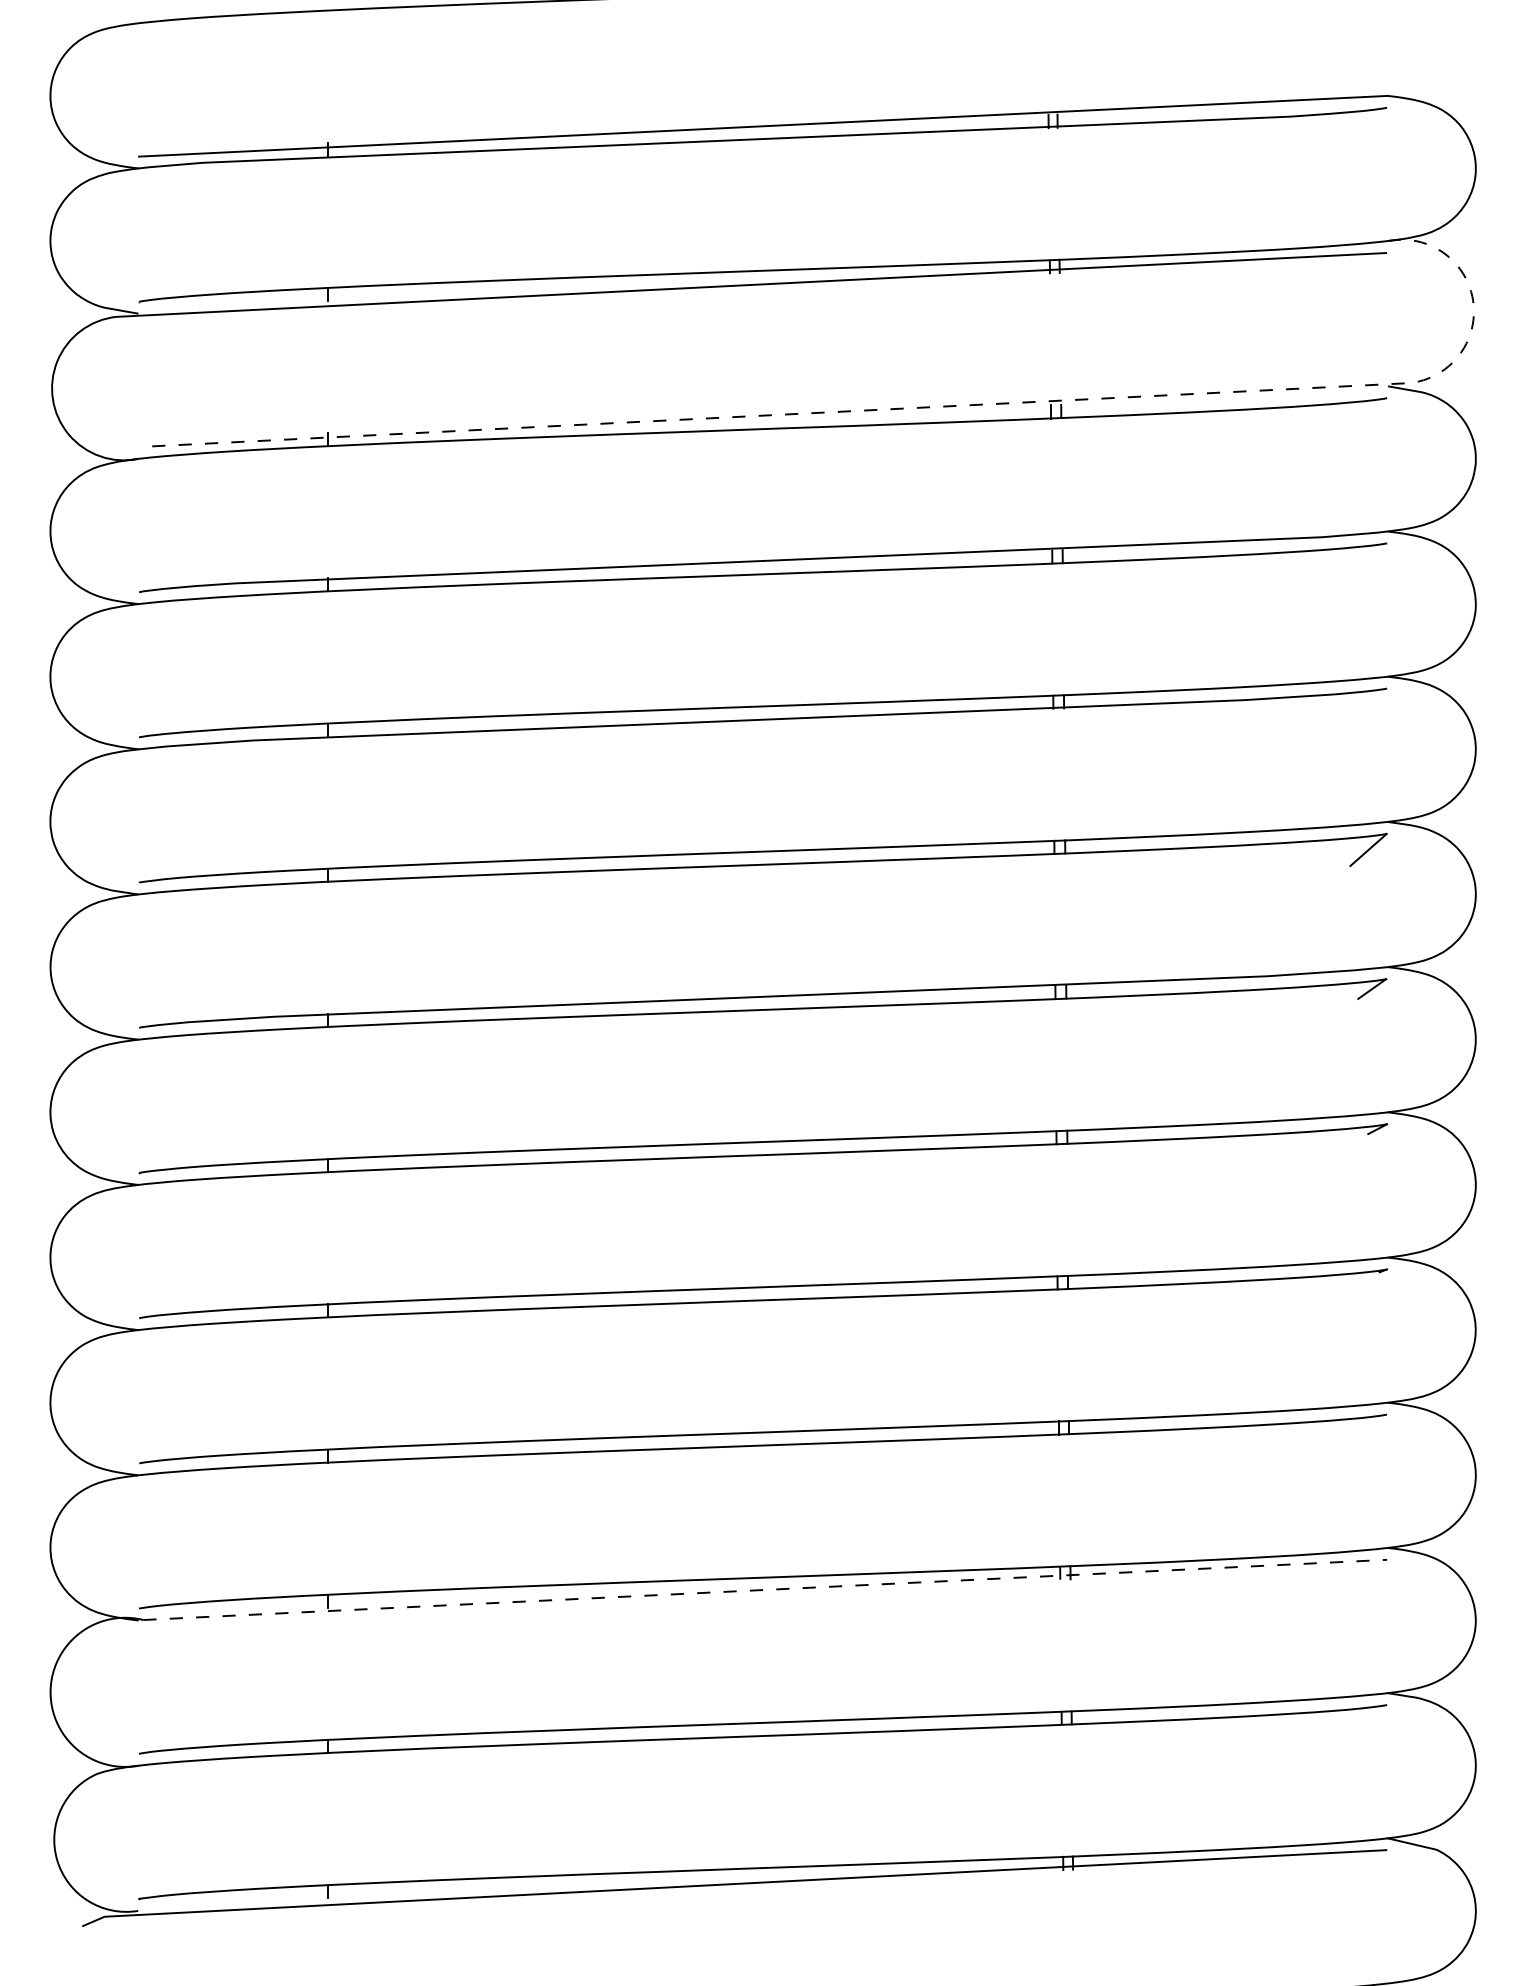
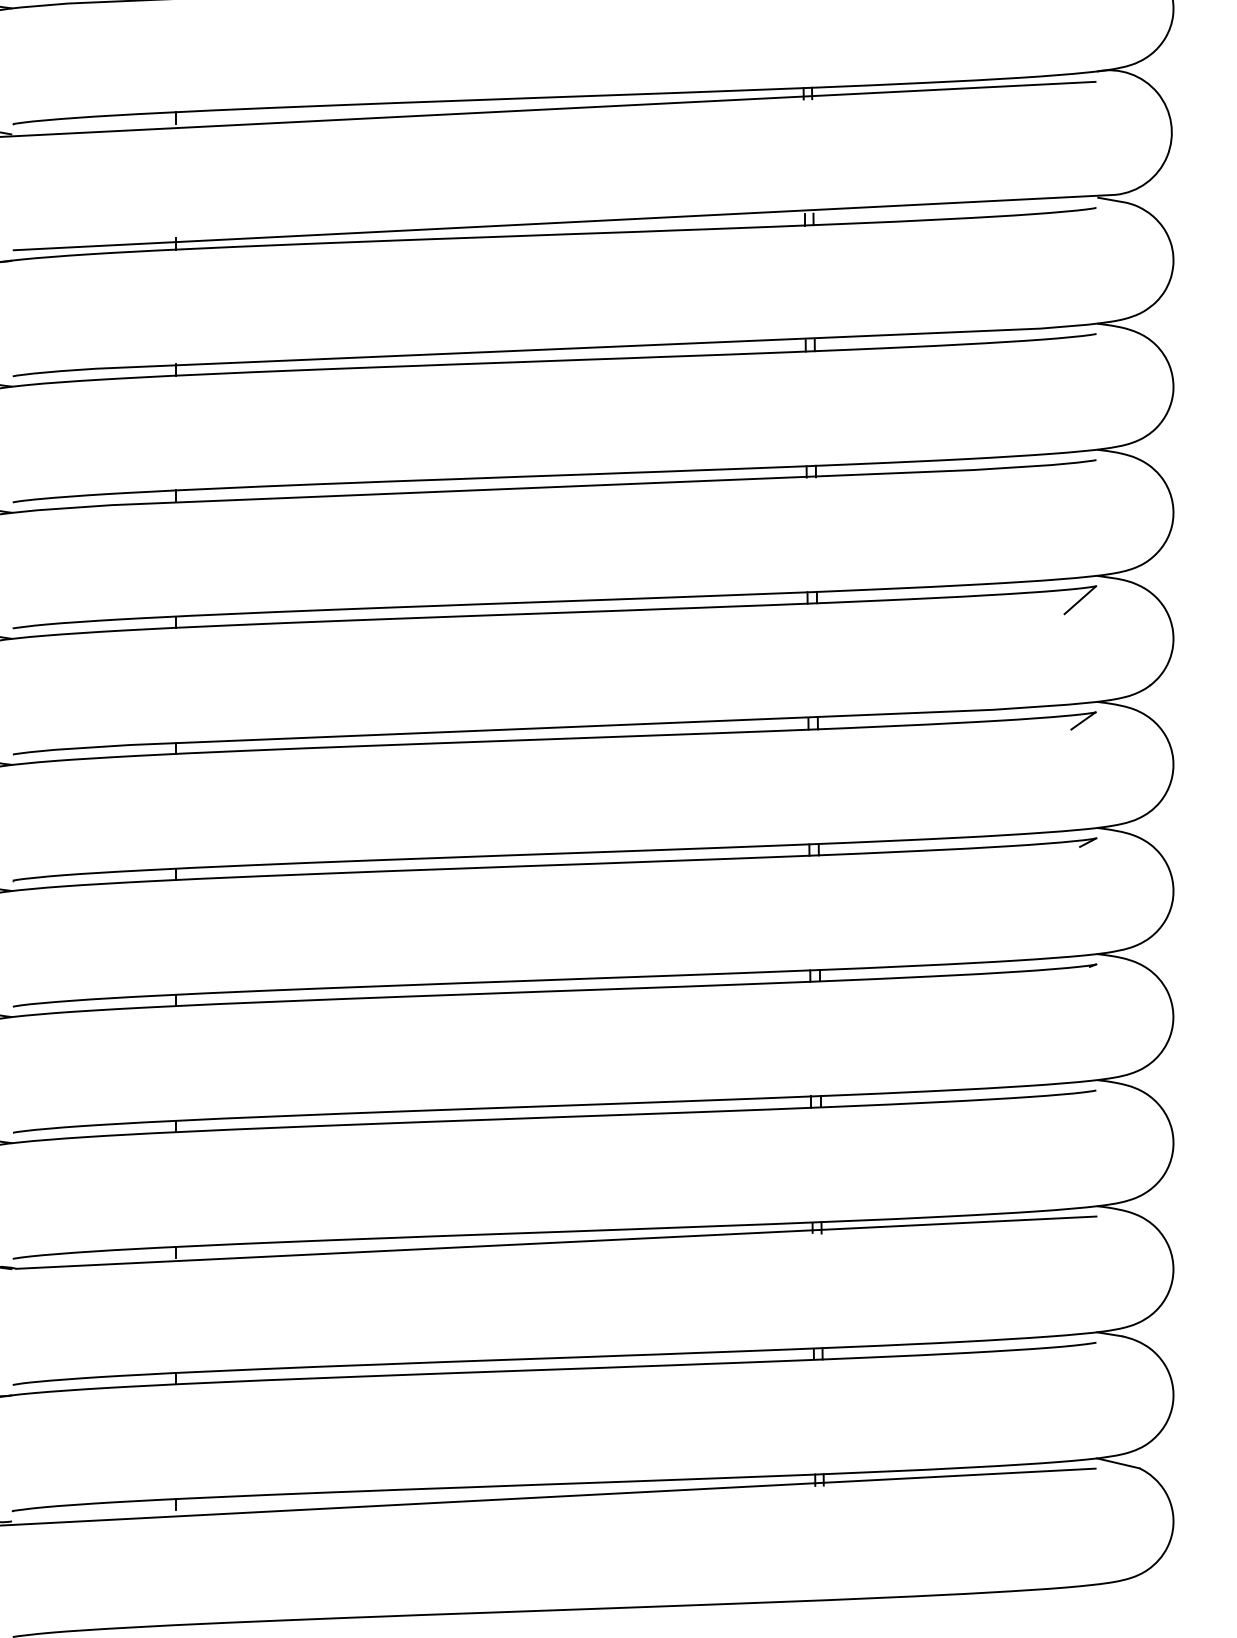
line: (917, 407) -> (688, 215), dashed -> solid
line: (765, 1589) -> (556, 1242), dashed -> solid

